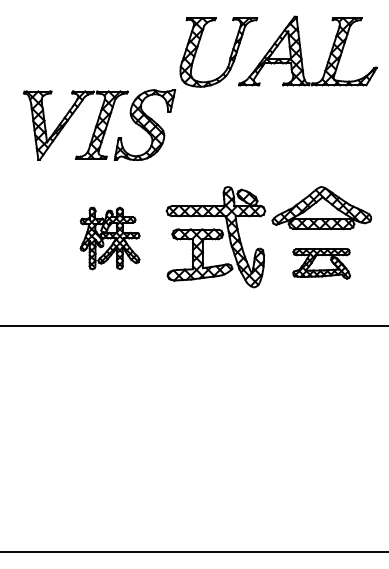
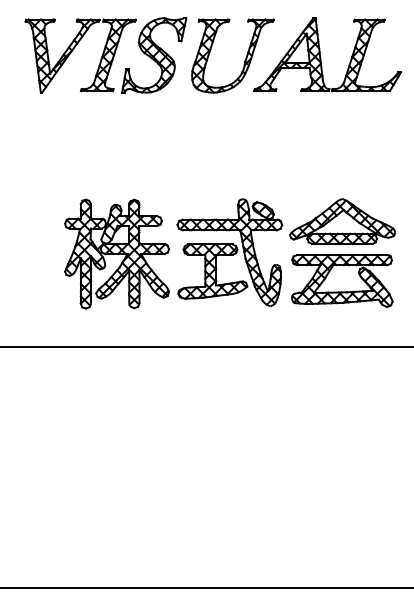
part: (99, 125) -> (105, 55), moved
part: (110, 237) -> (117, 253), size x1.67
part: (321, 264) -> (342, 281), size x1.67

